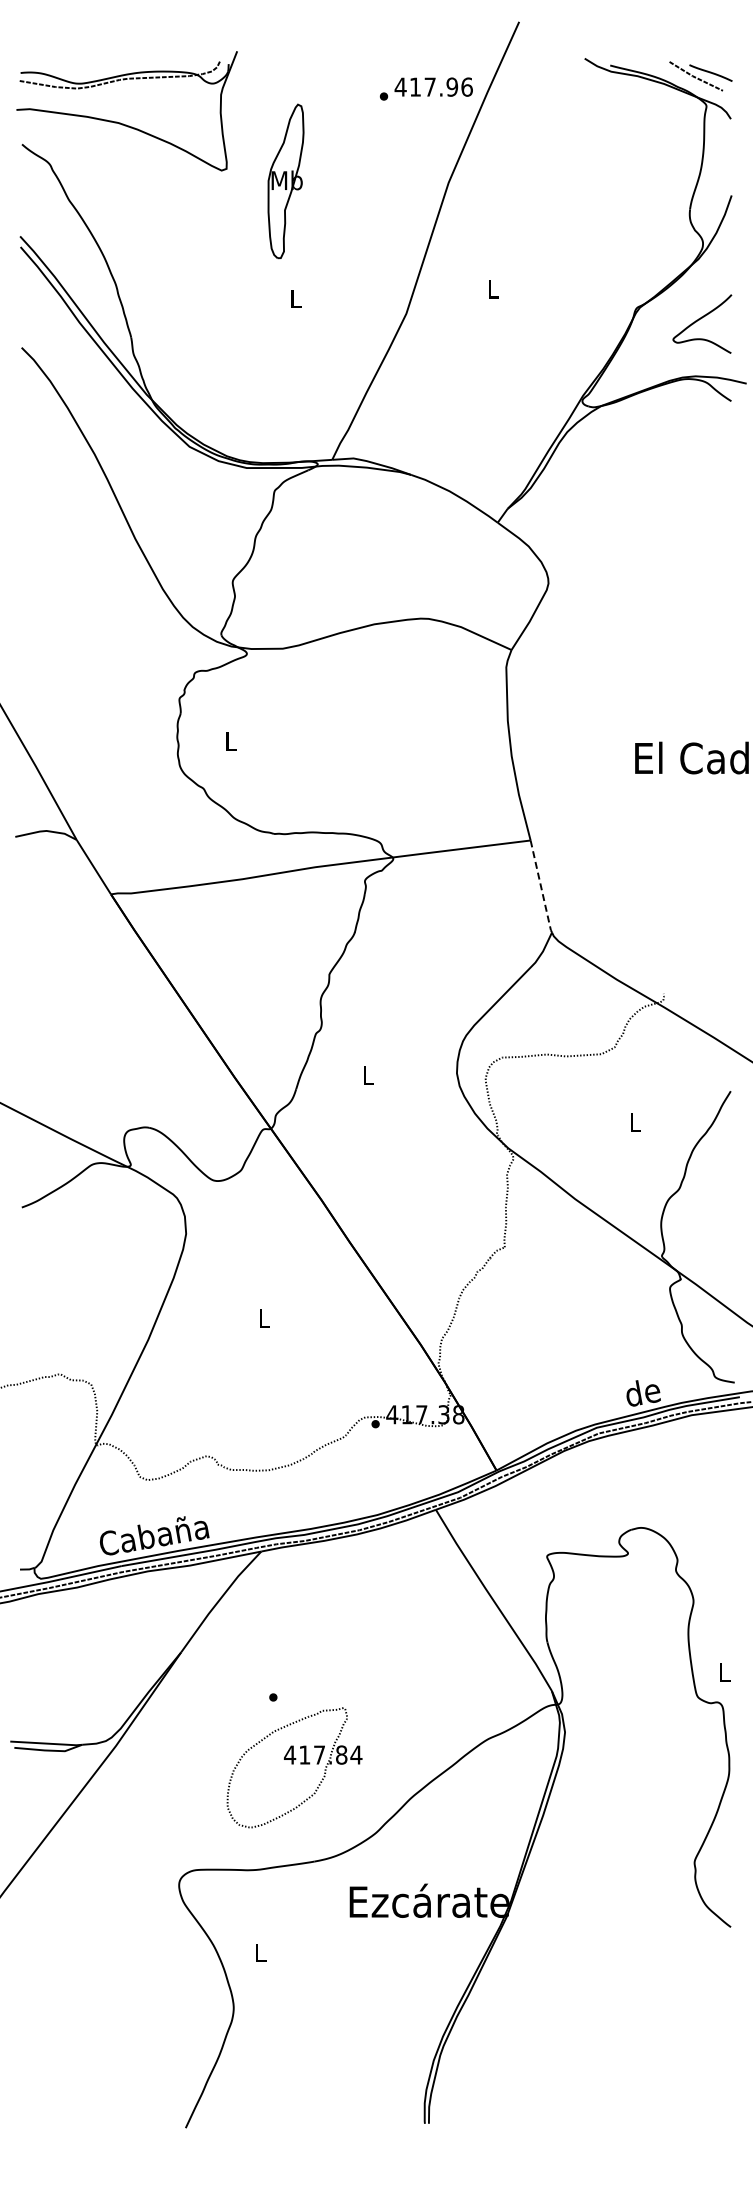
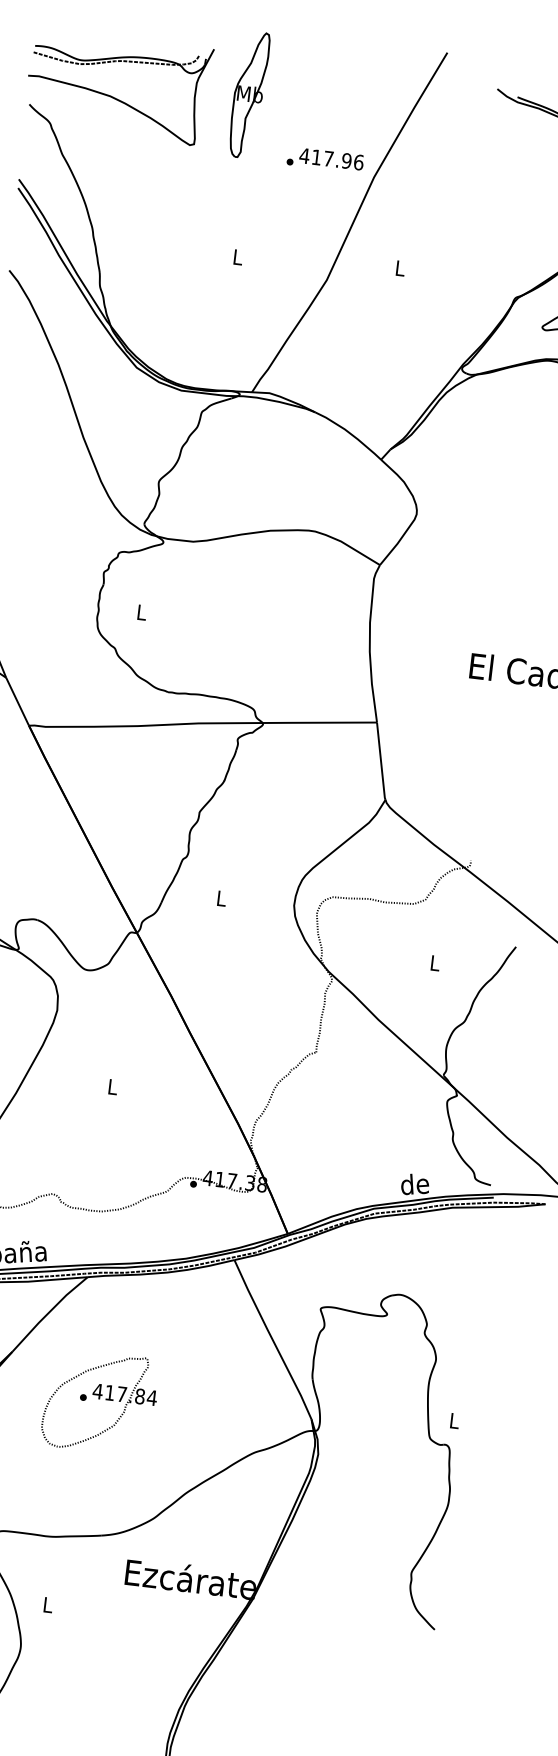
text: (425, 88) -> (324, 159), moved
part: (285, 181) -> (248, 94), moved
line: (541, 887) -> (381, 762), dashed -> solid
part: (294, 1767) -> (100, 1402), moved

